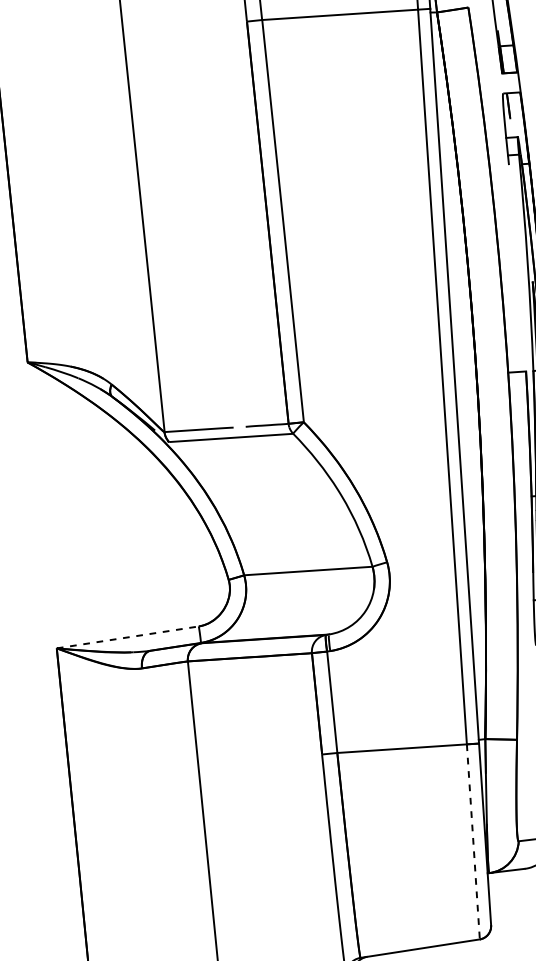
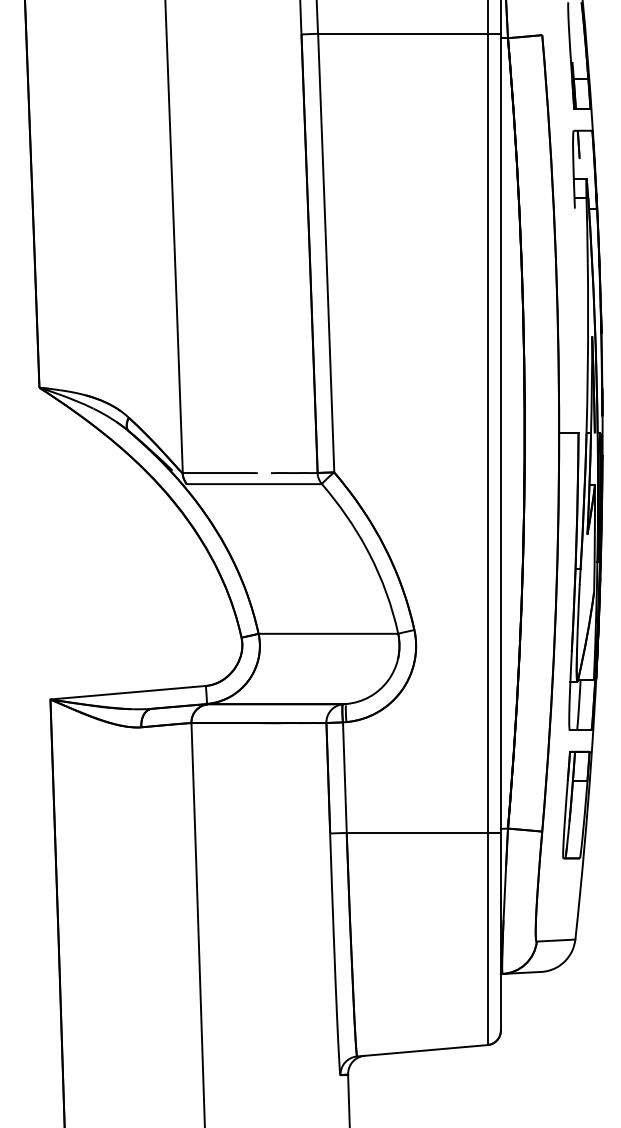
line: (128, 637) -> (128, 692), dashed -> solid
line: (473, 842) -> (487, 939), dashed -> solid

